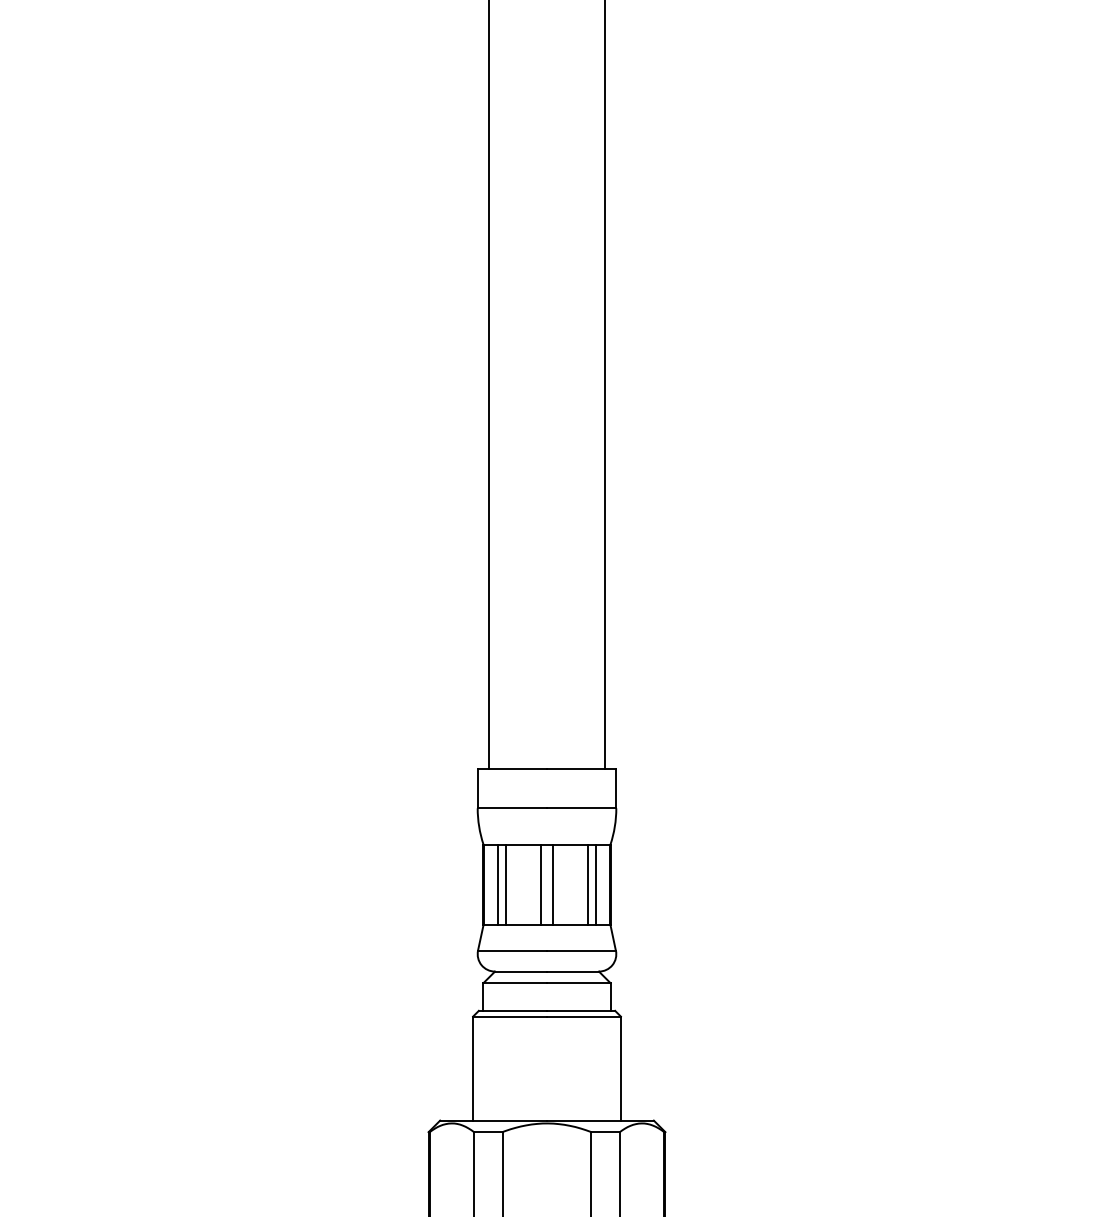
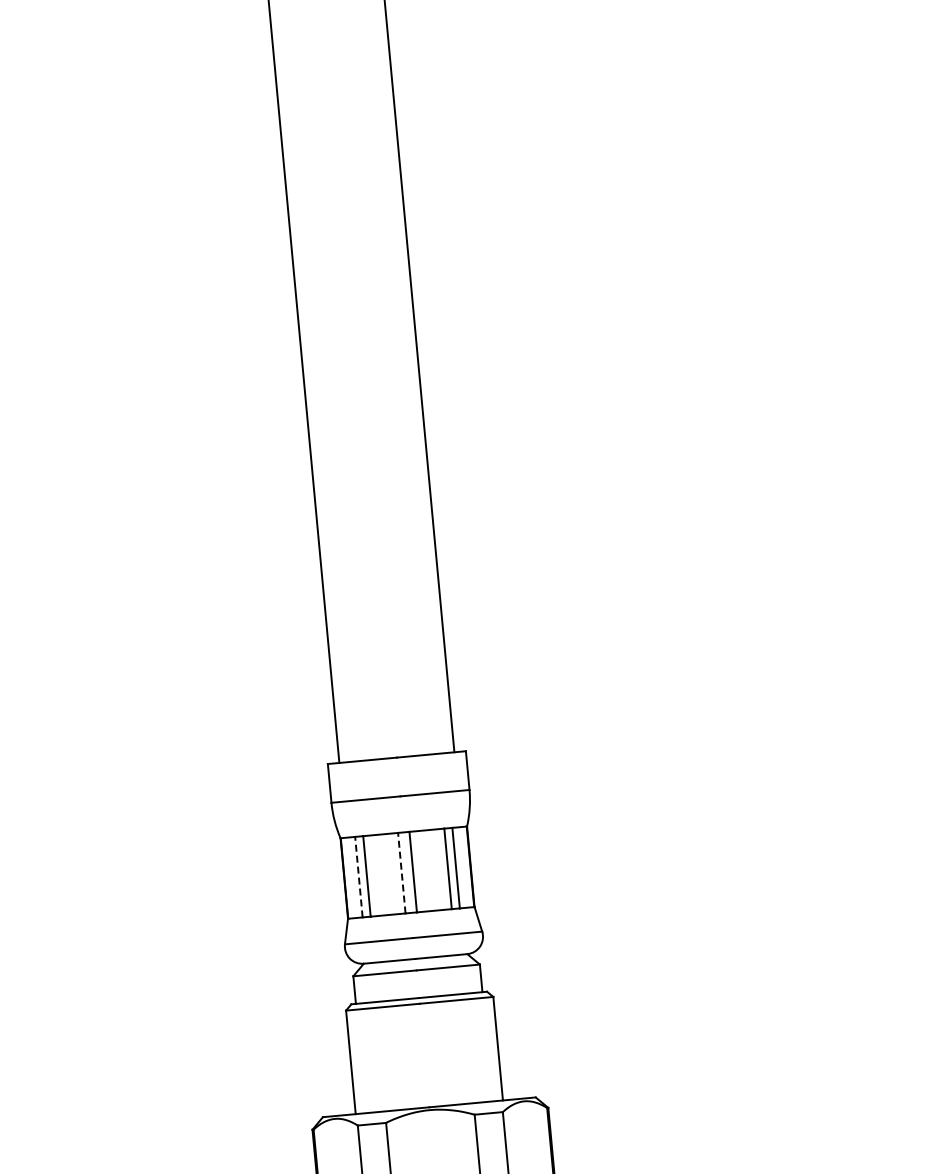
line: (498, 884) -> (359, 876), solid -> dashed
line: (541, 884) -> (402, 872), solid -> dashed

